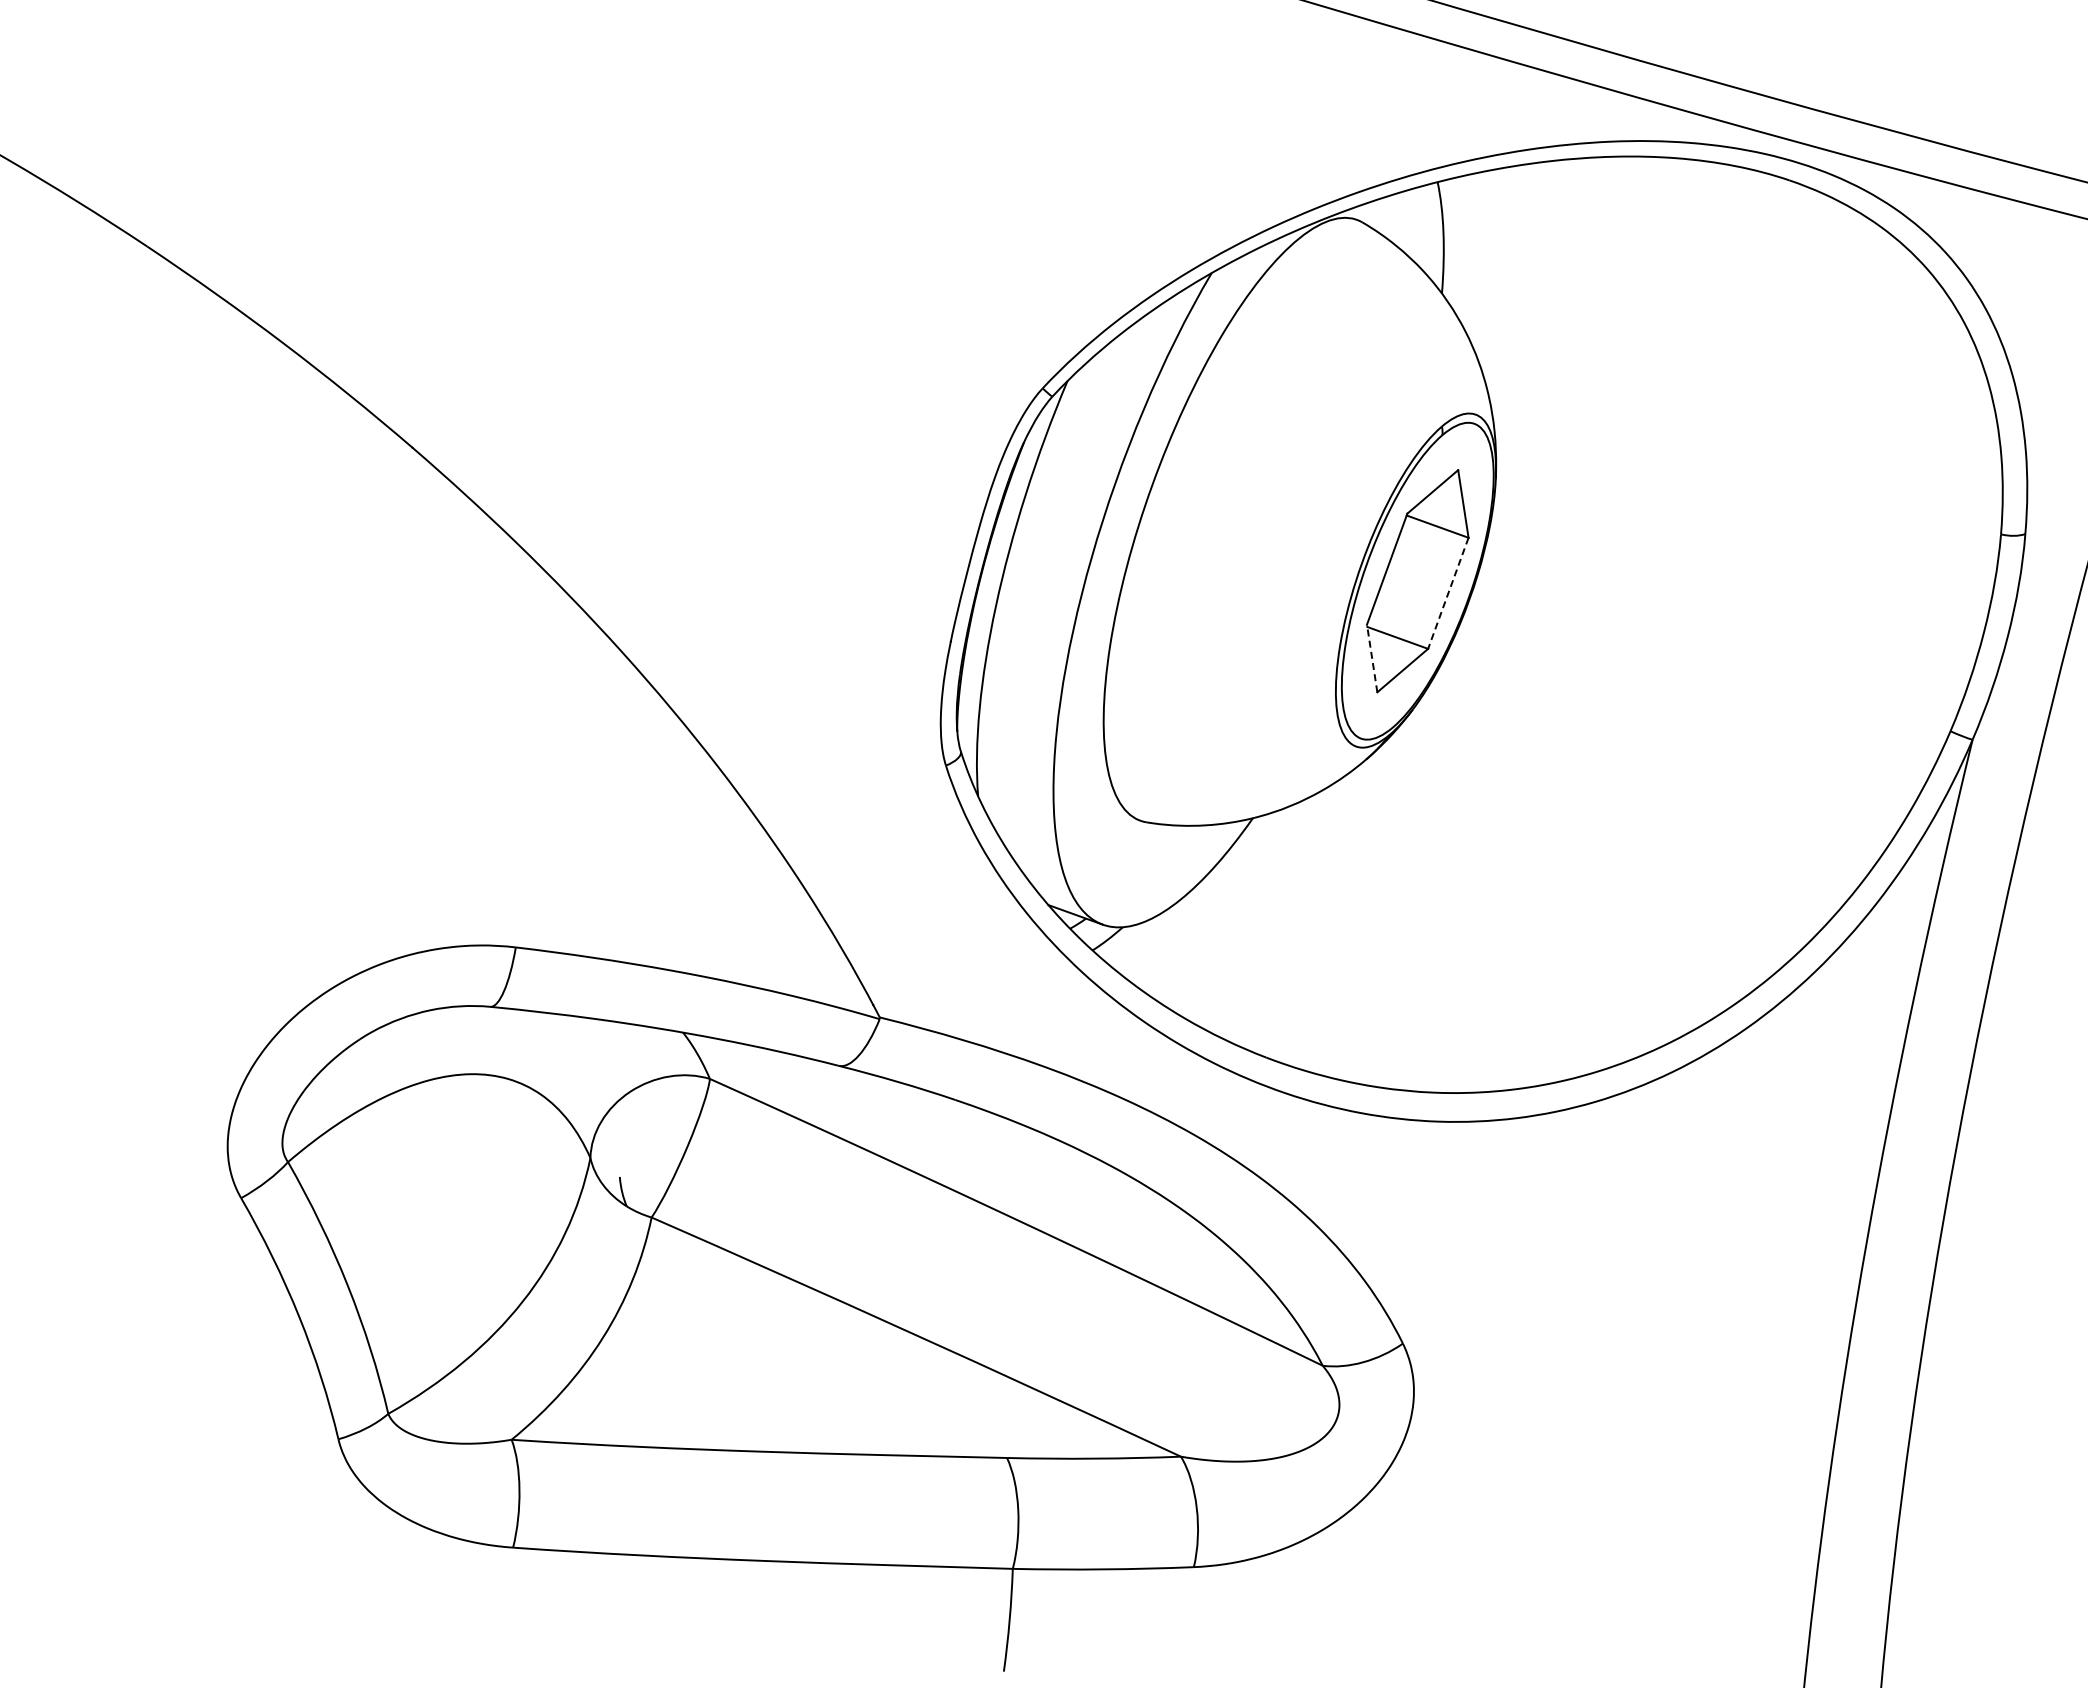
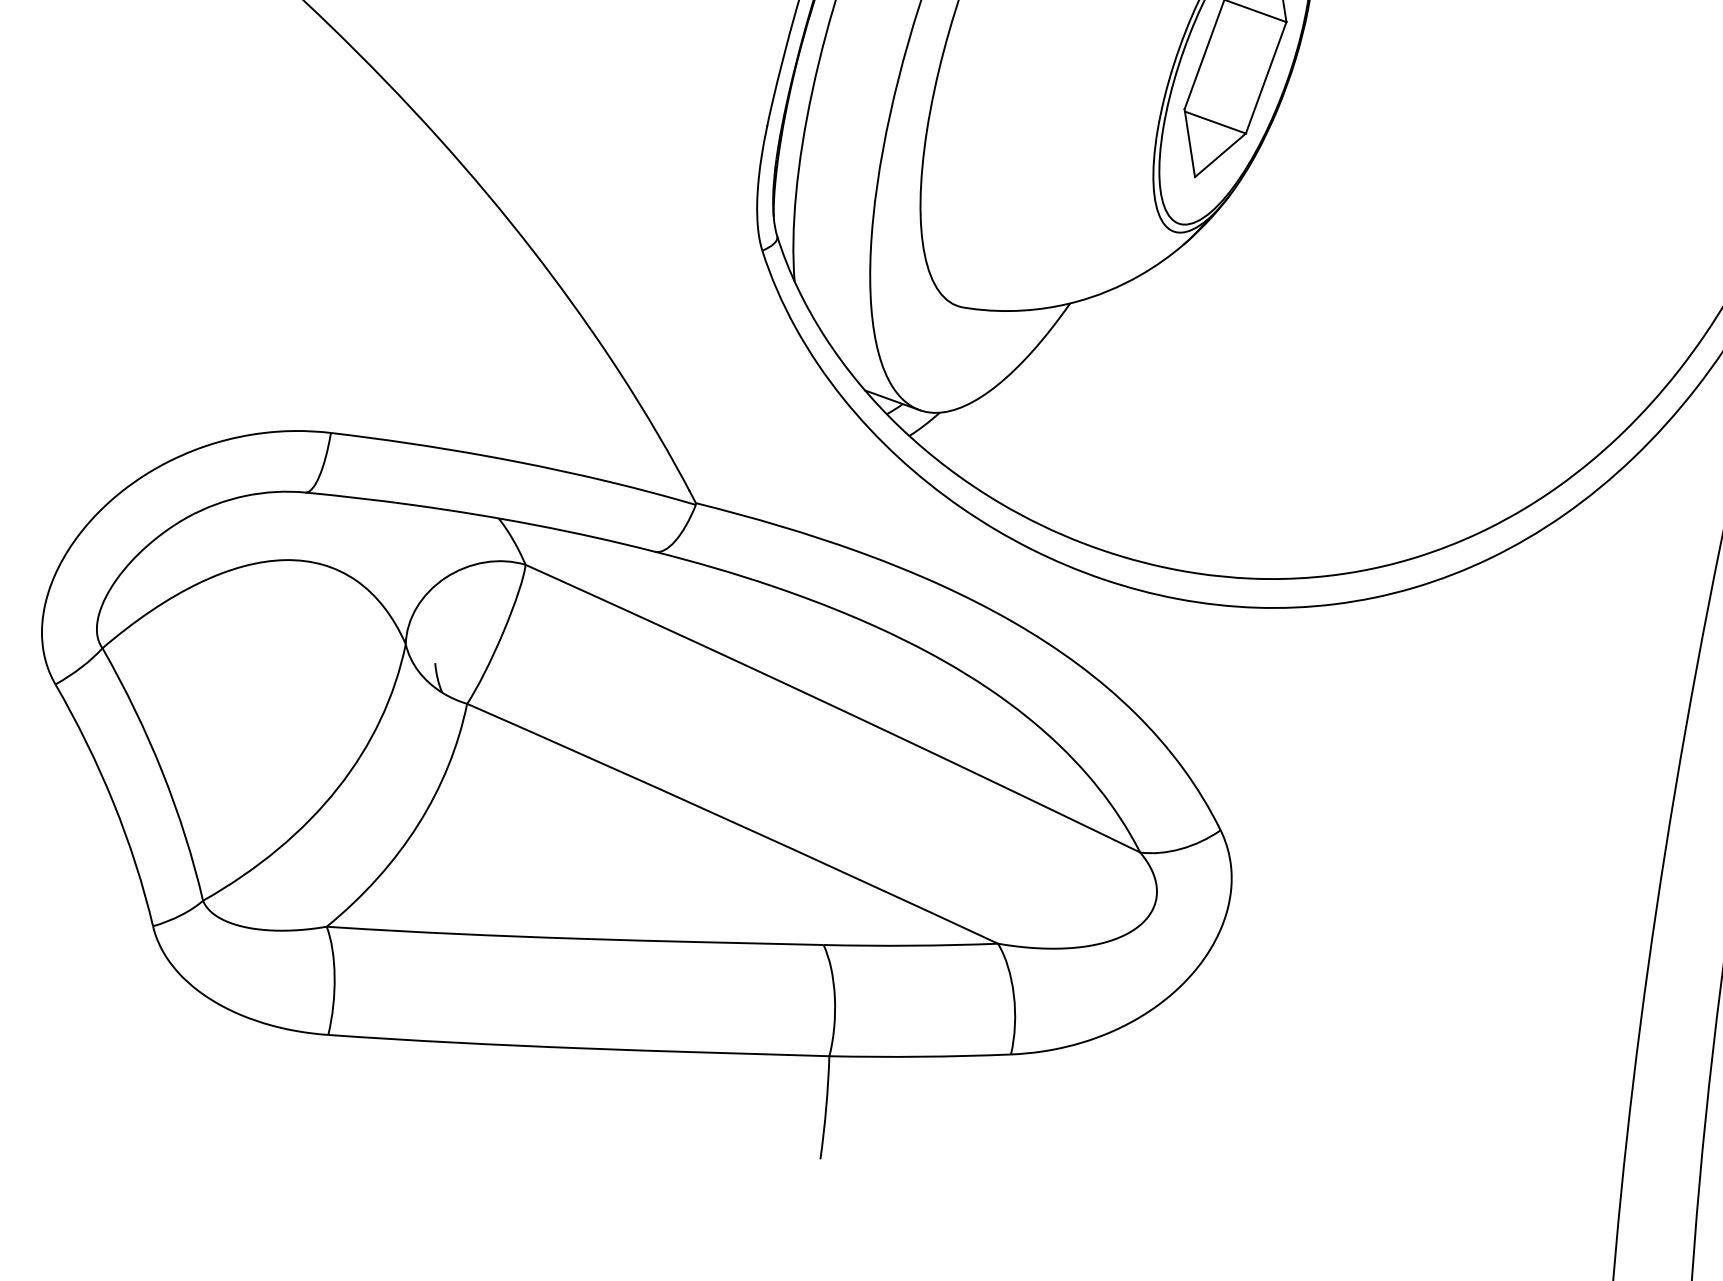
line: (1448, 593) -> (1266, 78), dashed -> solid
line: (1372, 658) -> (1190, 143), dashed -> solid

